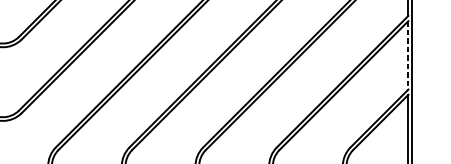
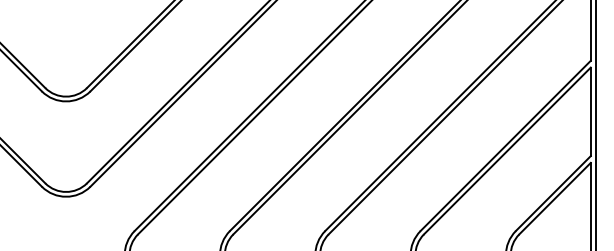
line: (408, 55) -> (590, 112), dashed -> solid

